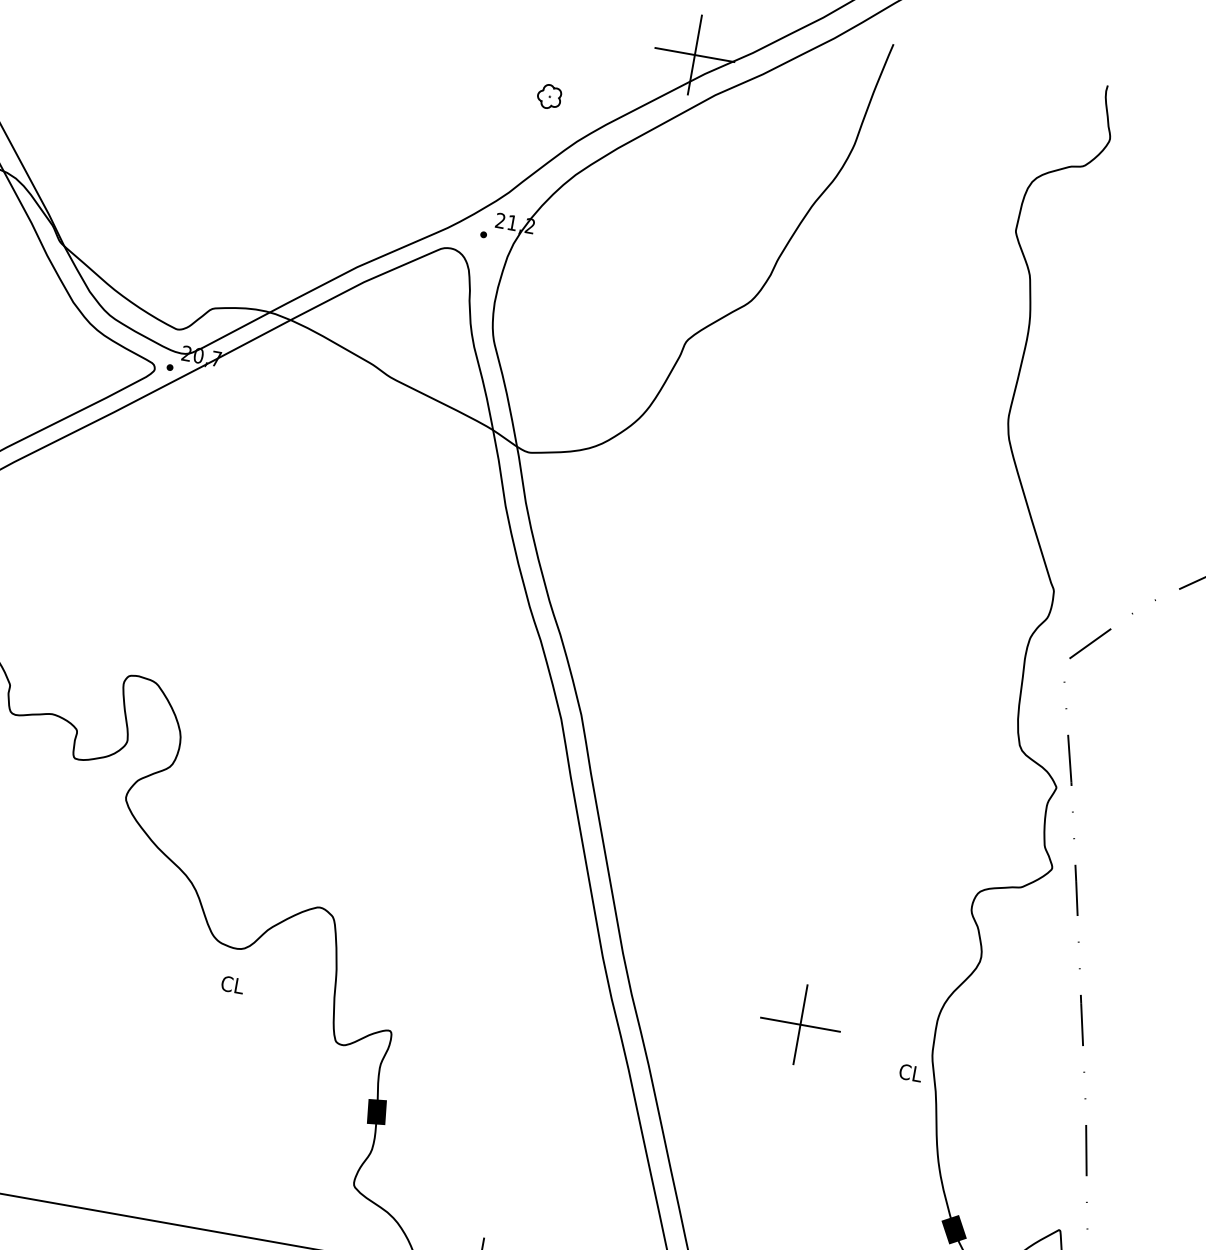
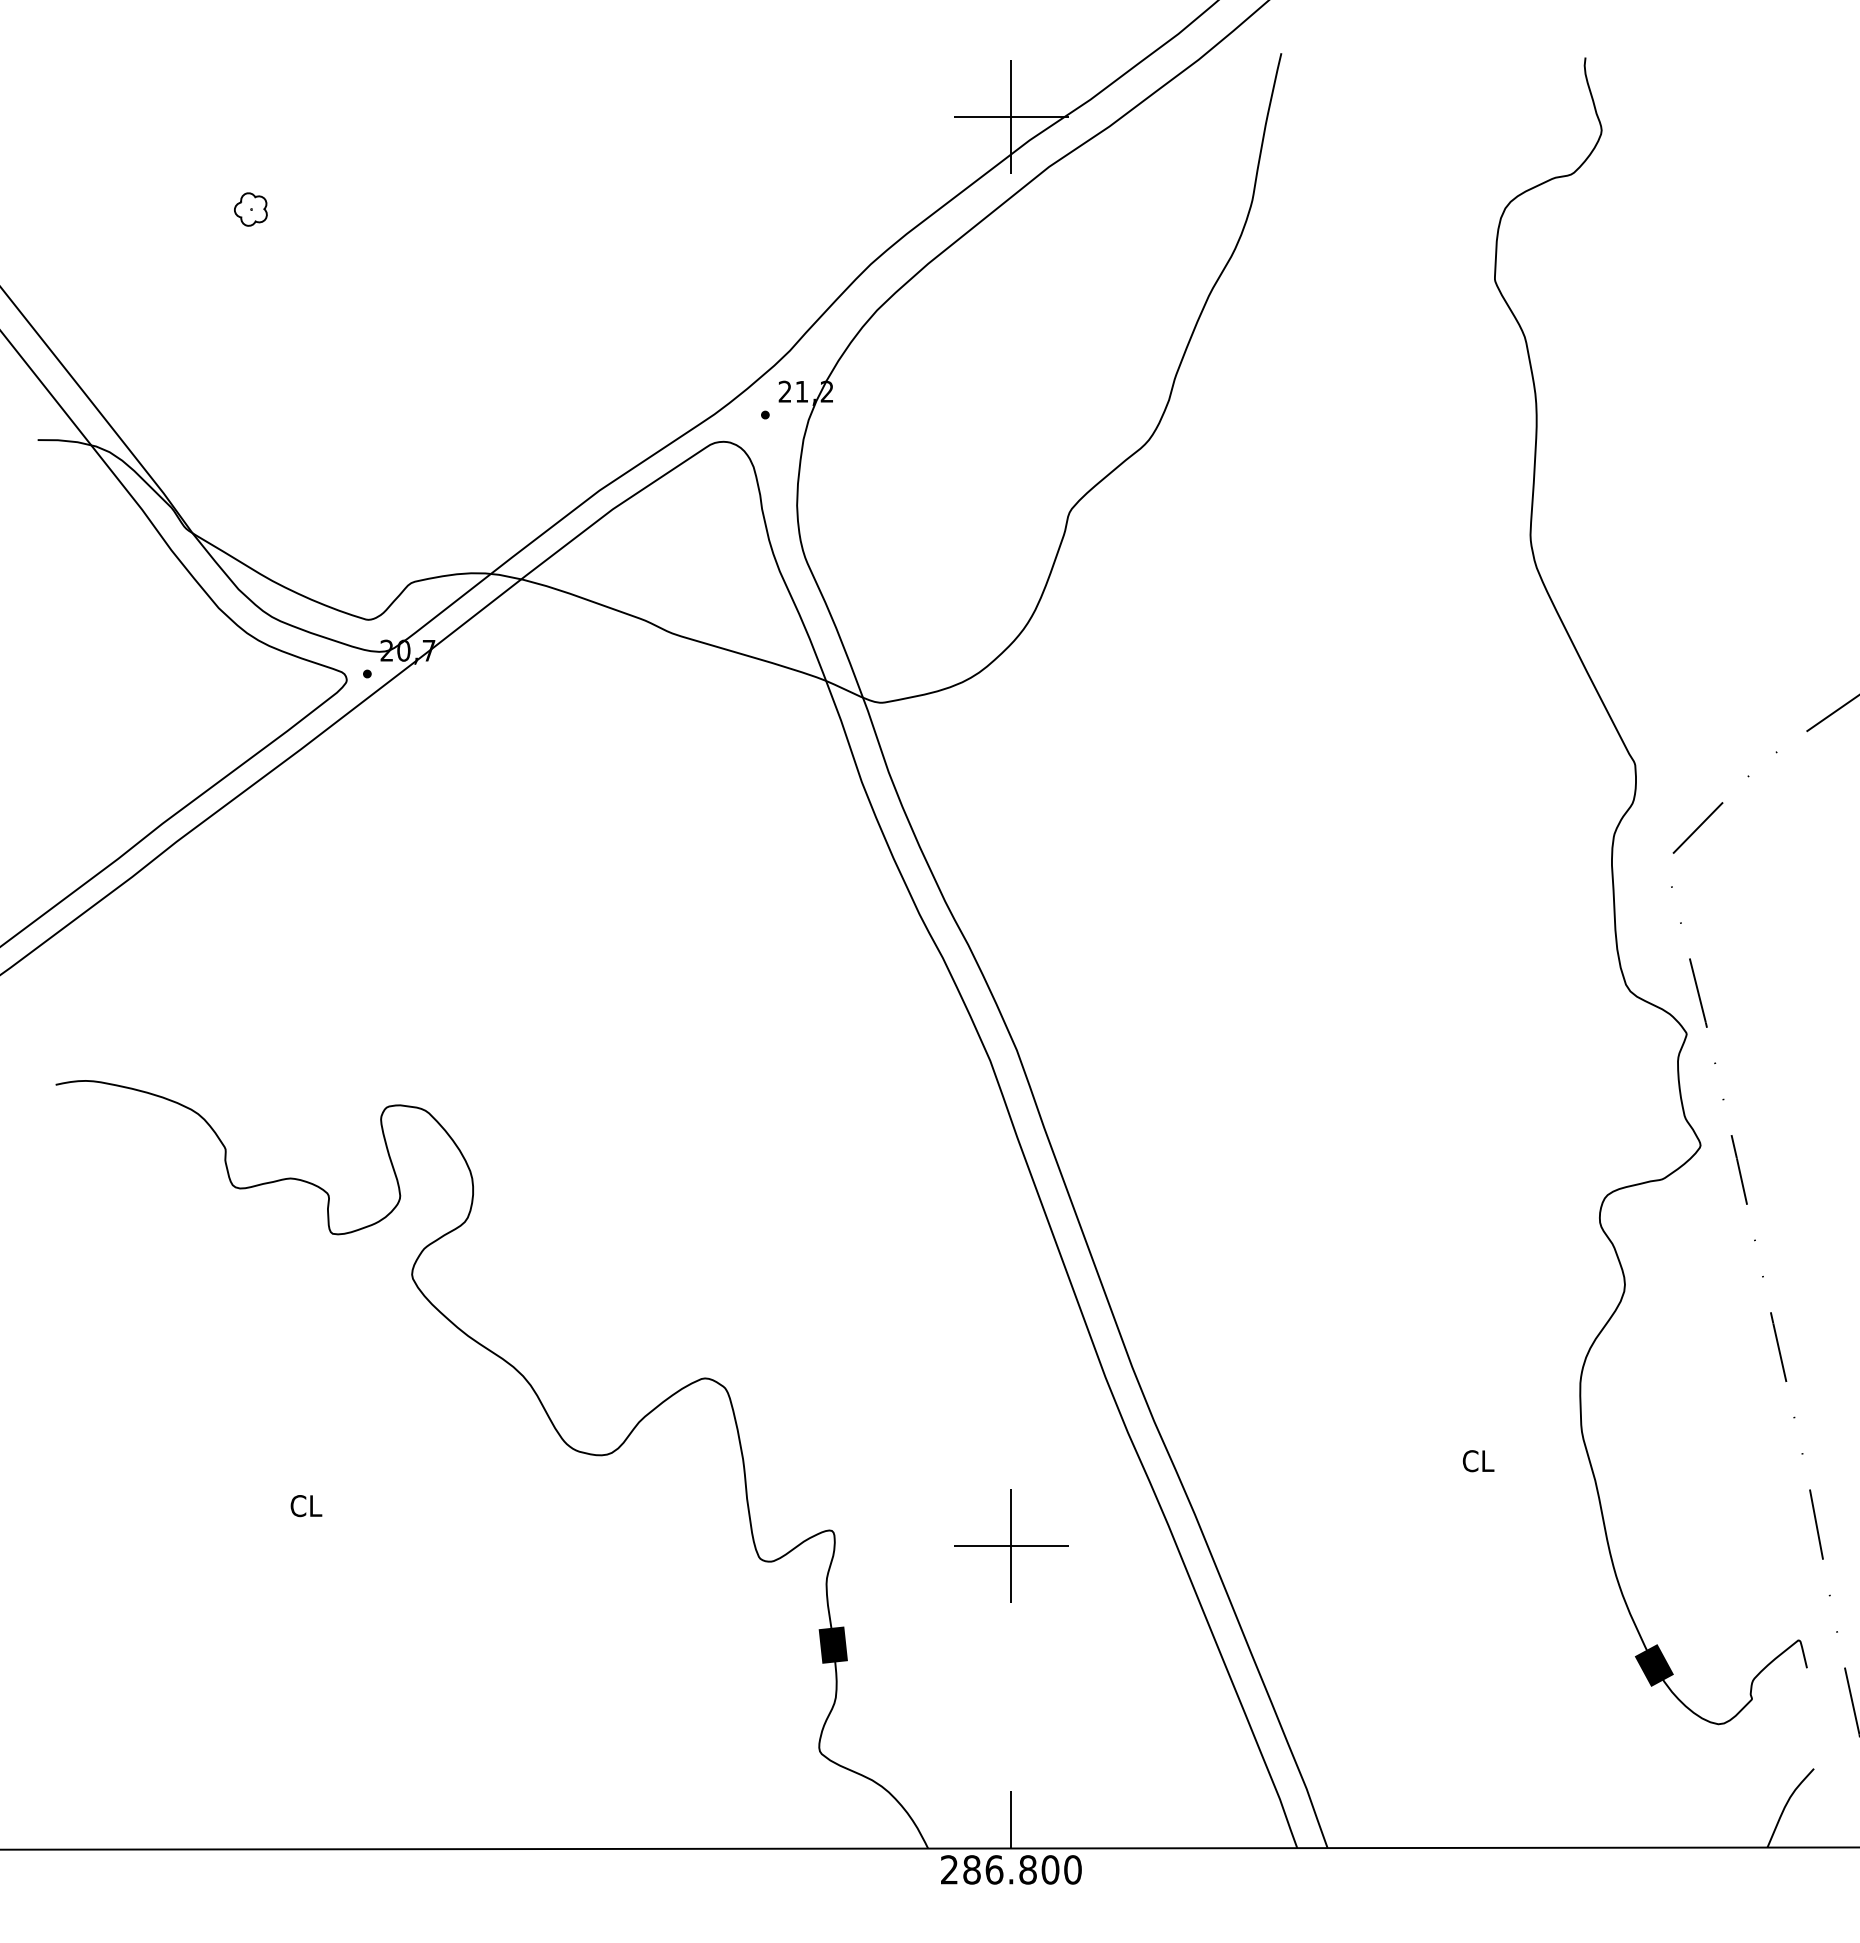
part: (549, 96) -> (250, 209), moved
text: (232, 985) -> (306, 1506), moved
part: (800, 1024) -> (1011, 1545), moved
text: (910, 1073) -> (1478, 1461), moved

